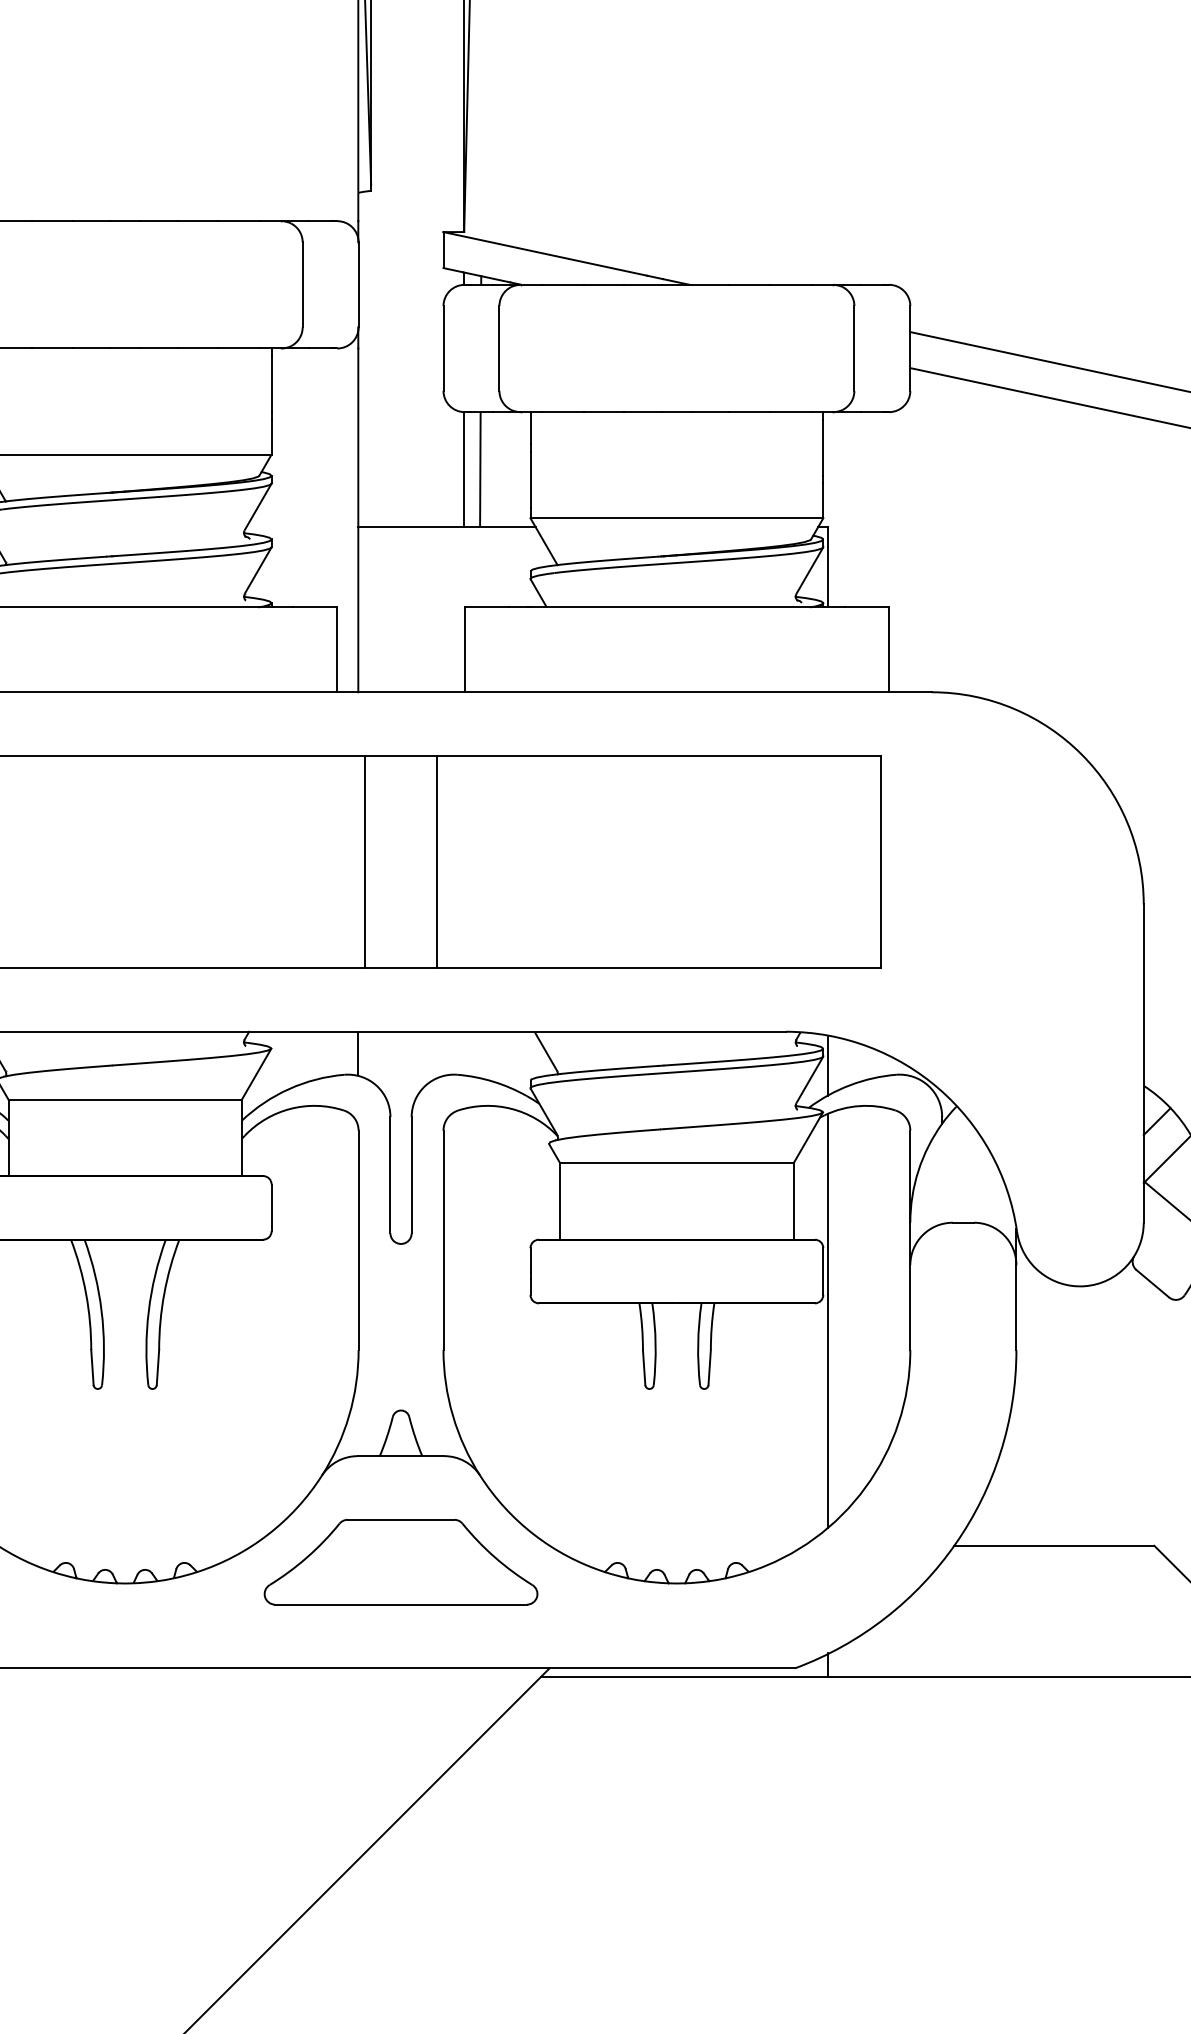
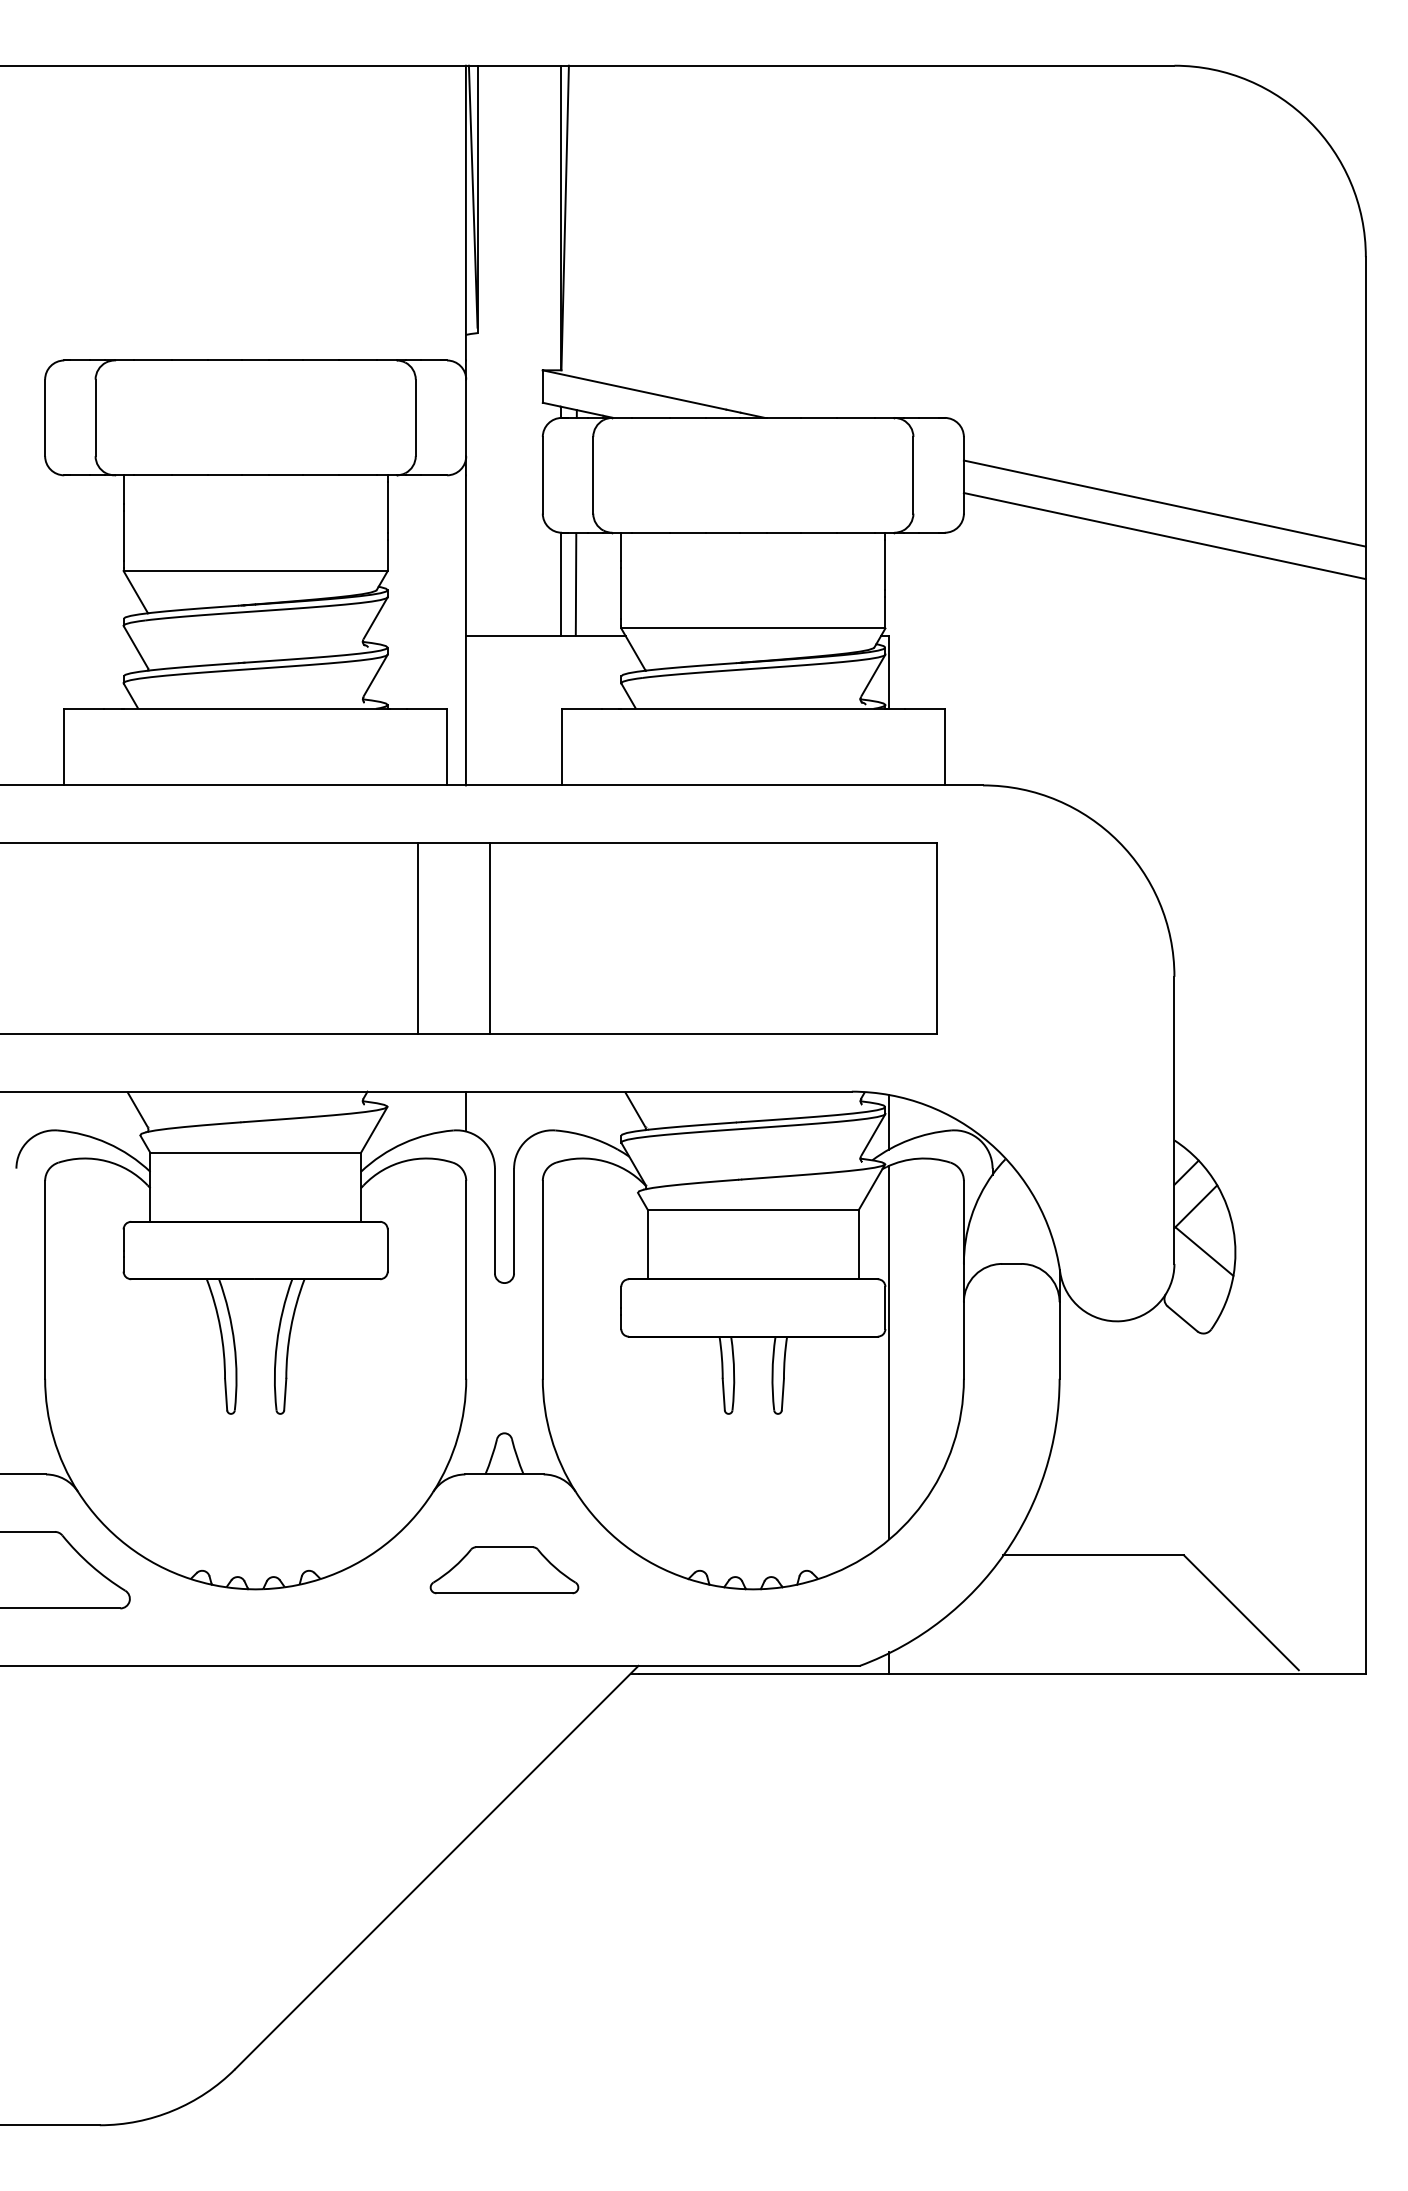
line: (365, 861) -> (418, 938), moved
line: (436, 861) -> (489, 938), moved
part: (401, 1562) -> (504, 1570), size x0.6

